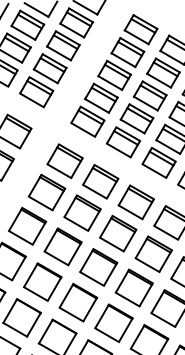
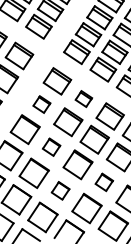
part: (100, 181) -> (83, 98), size x0.6
part: (46, 192) -> (41, 104), size x0.6
part: (62, 246) -> (51, 146), size x0.6
part: (133, 287) -> (103, 181), size x0.6
part: (78, 302) -> (60, 190), size x0.6

